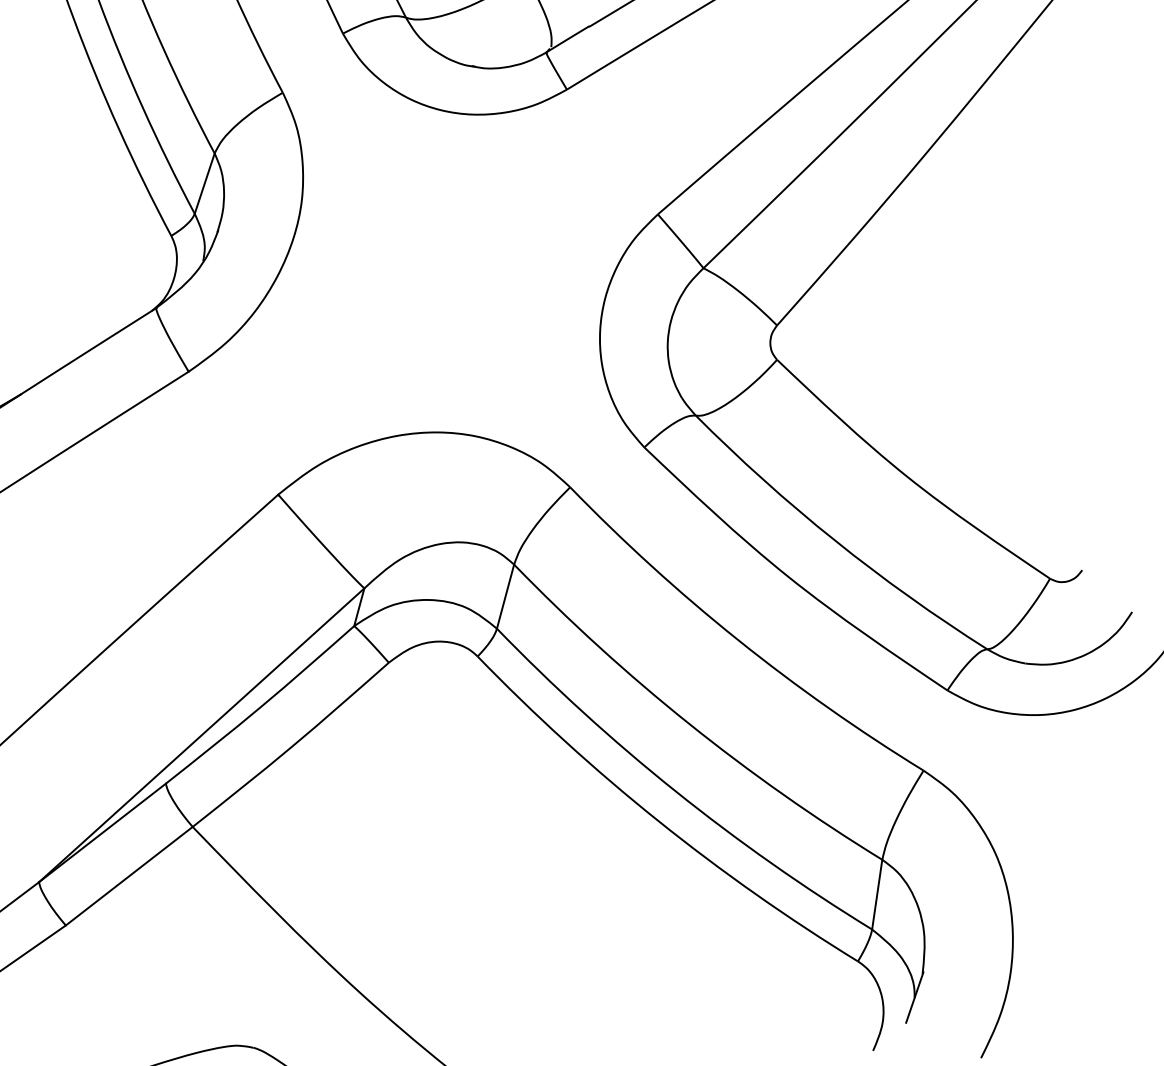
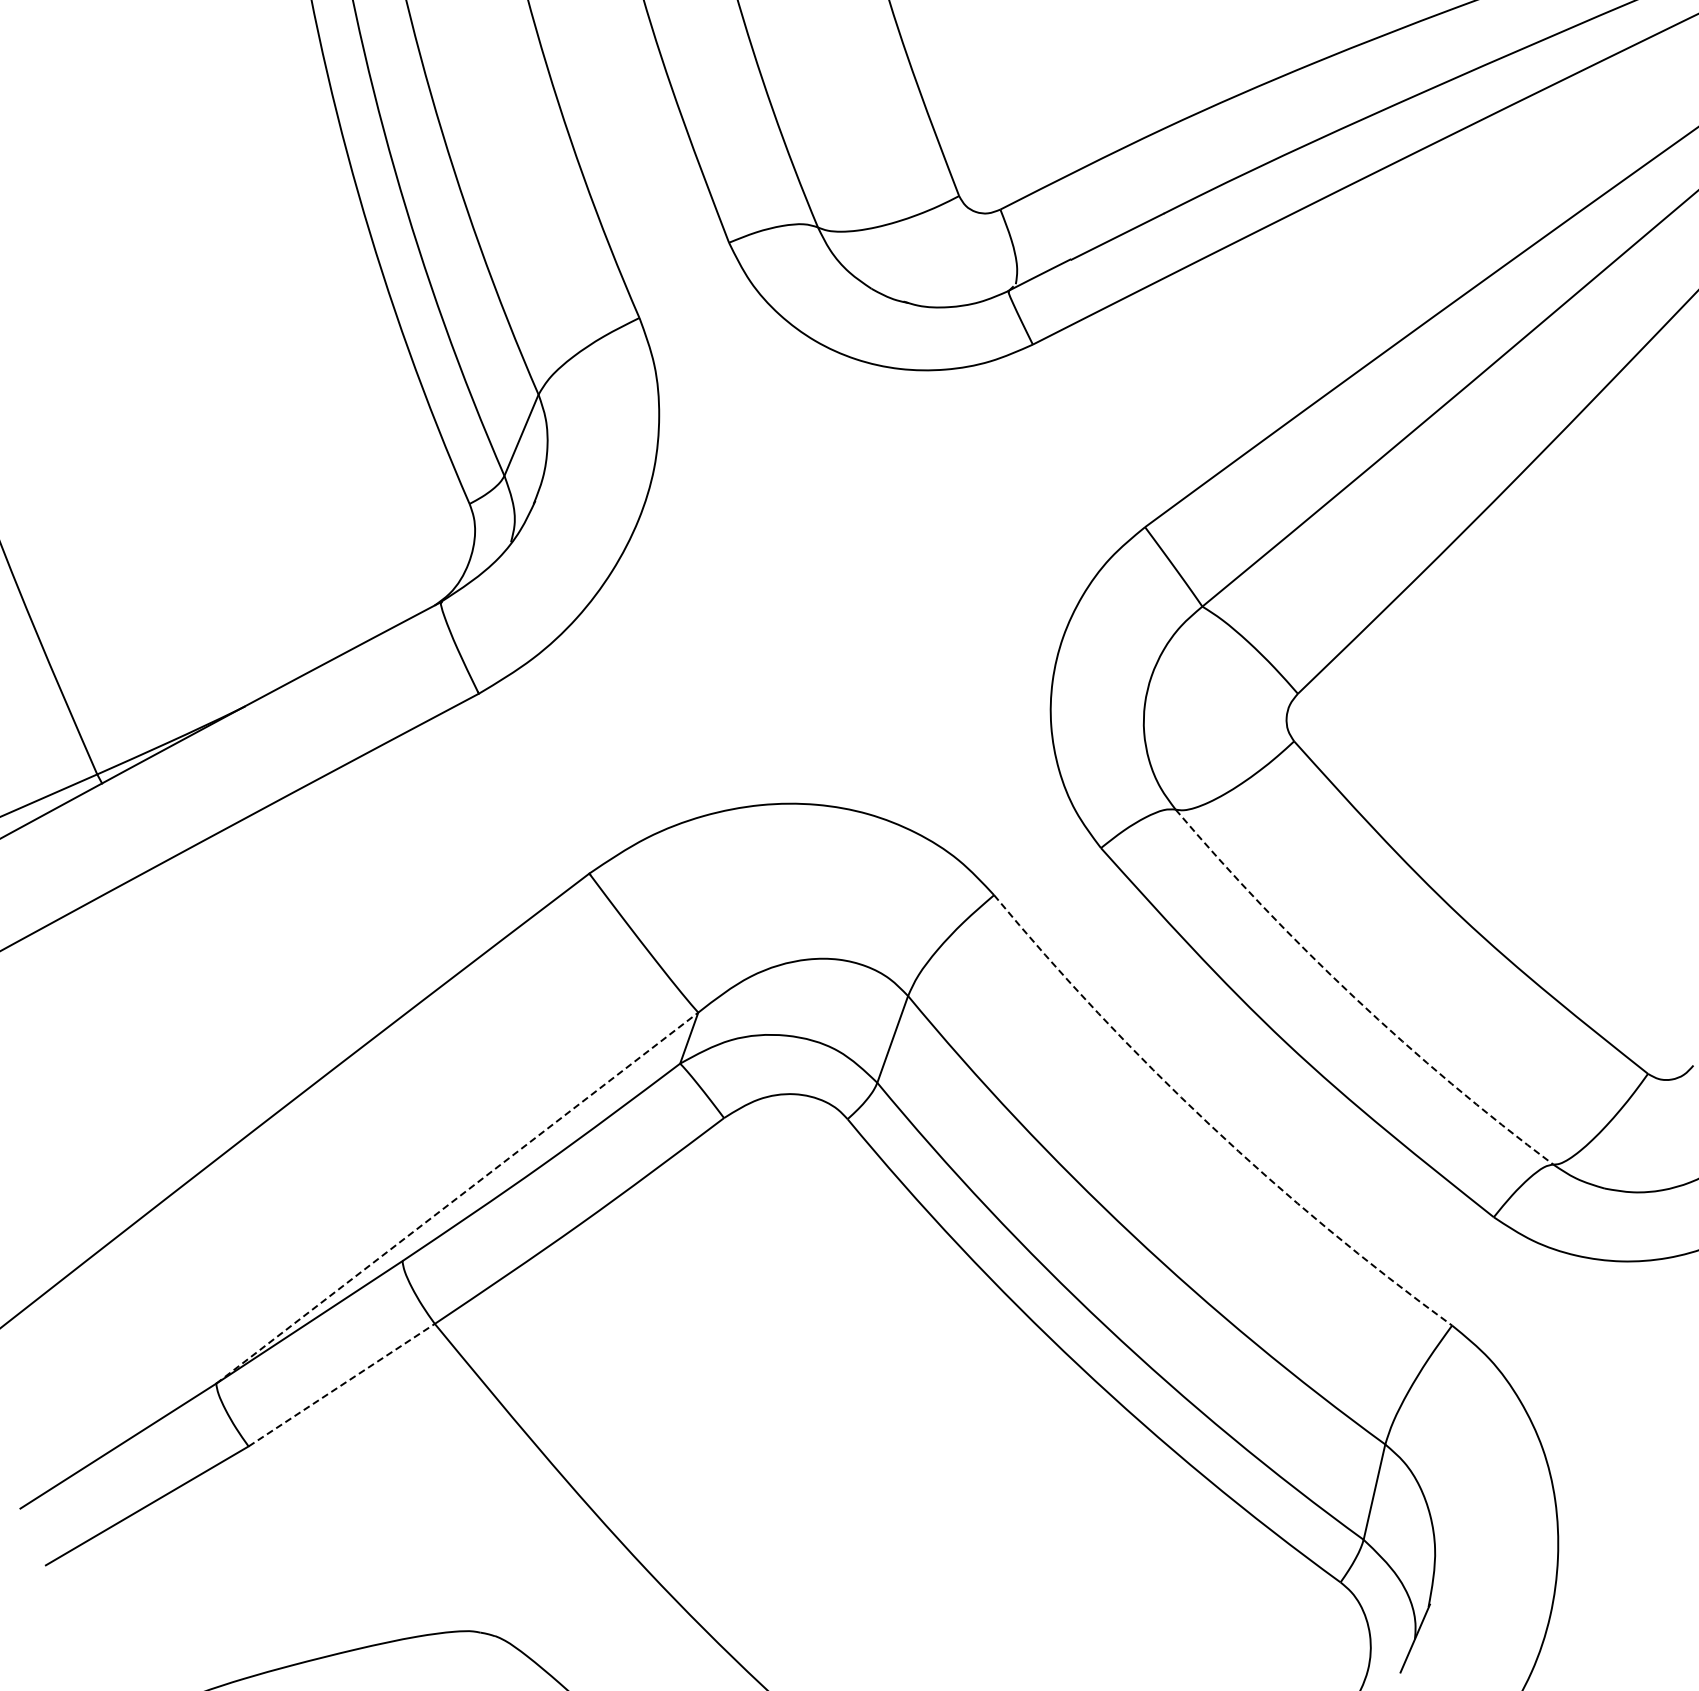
arc: (834, 540) -> (1354, 997), solid -> dashed
arc: (737, 639) -> (1209, 1124), solid -> dashed
line: (201, 734) -> (457, 1197), solid -> dashed
line: (129, 875) -> (342, 1384), solid -> dashed

